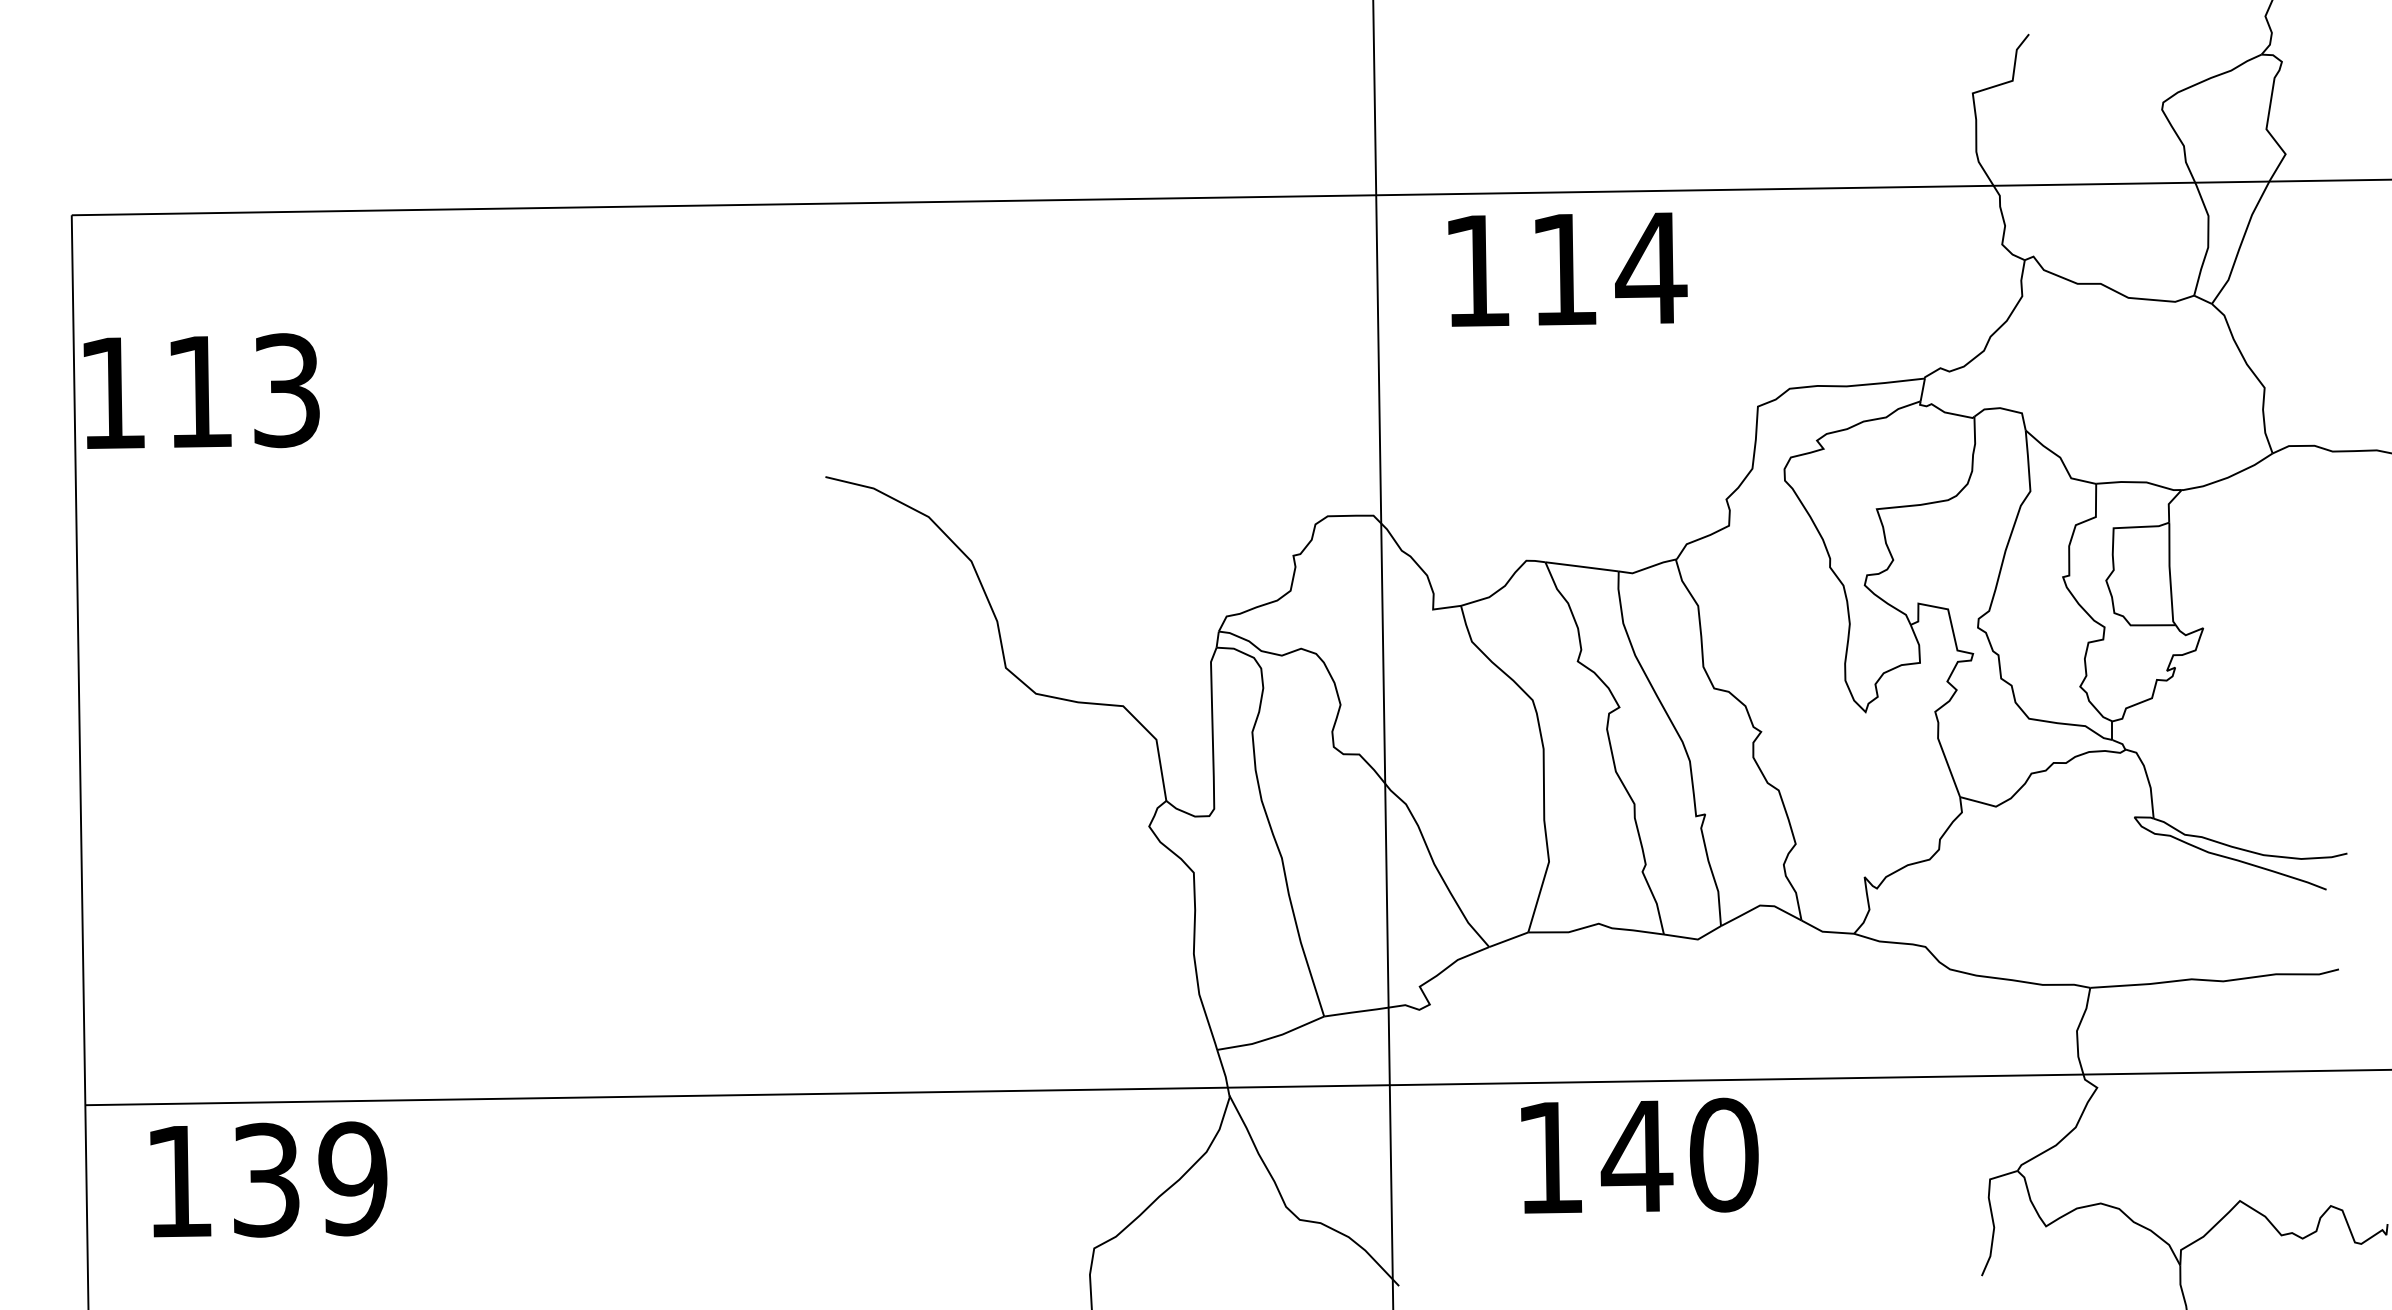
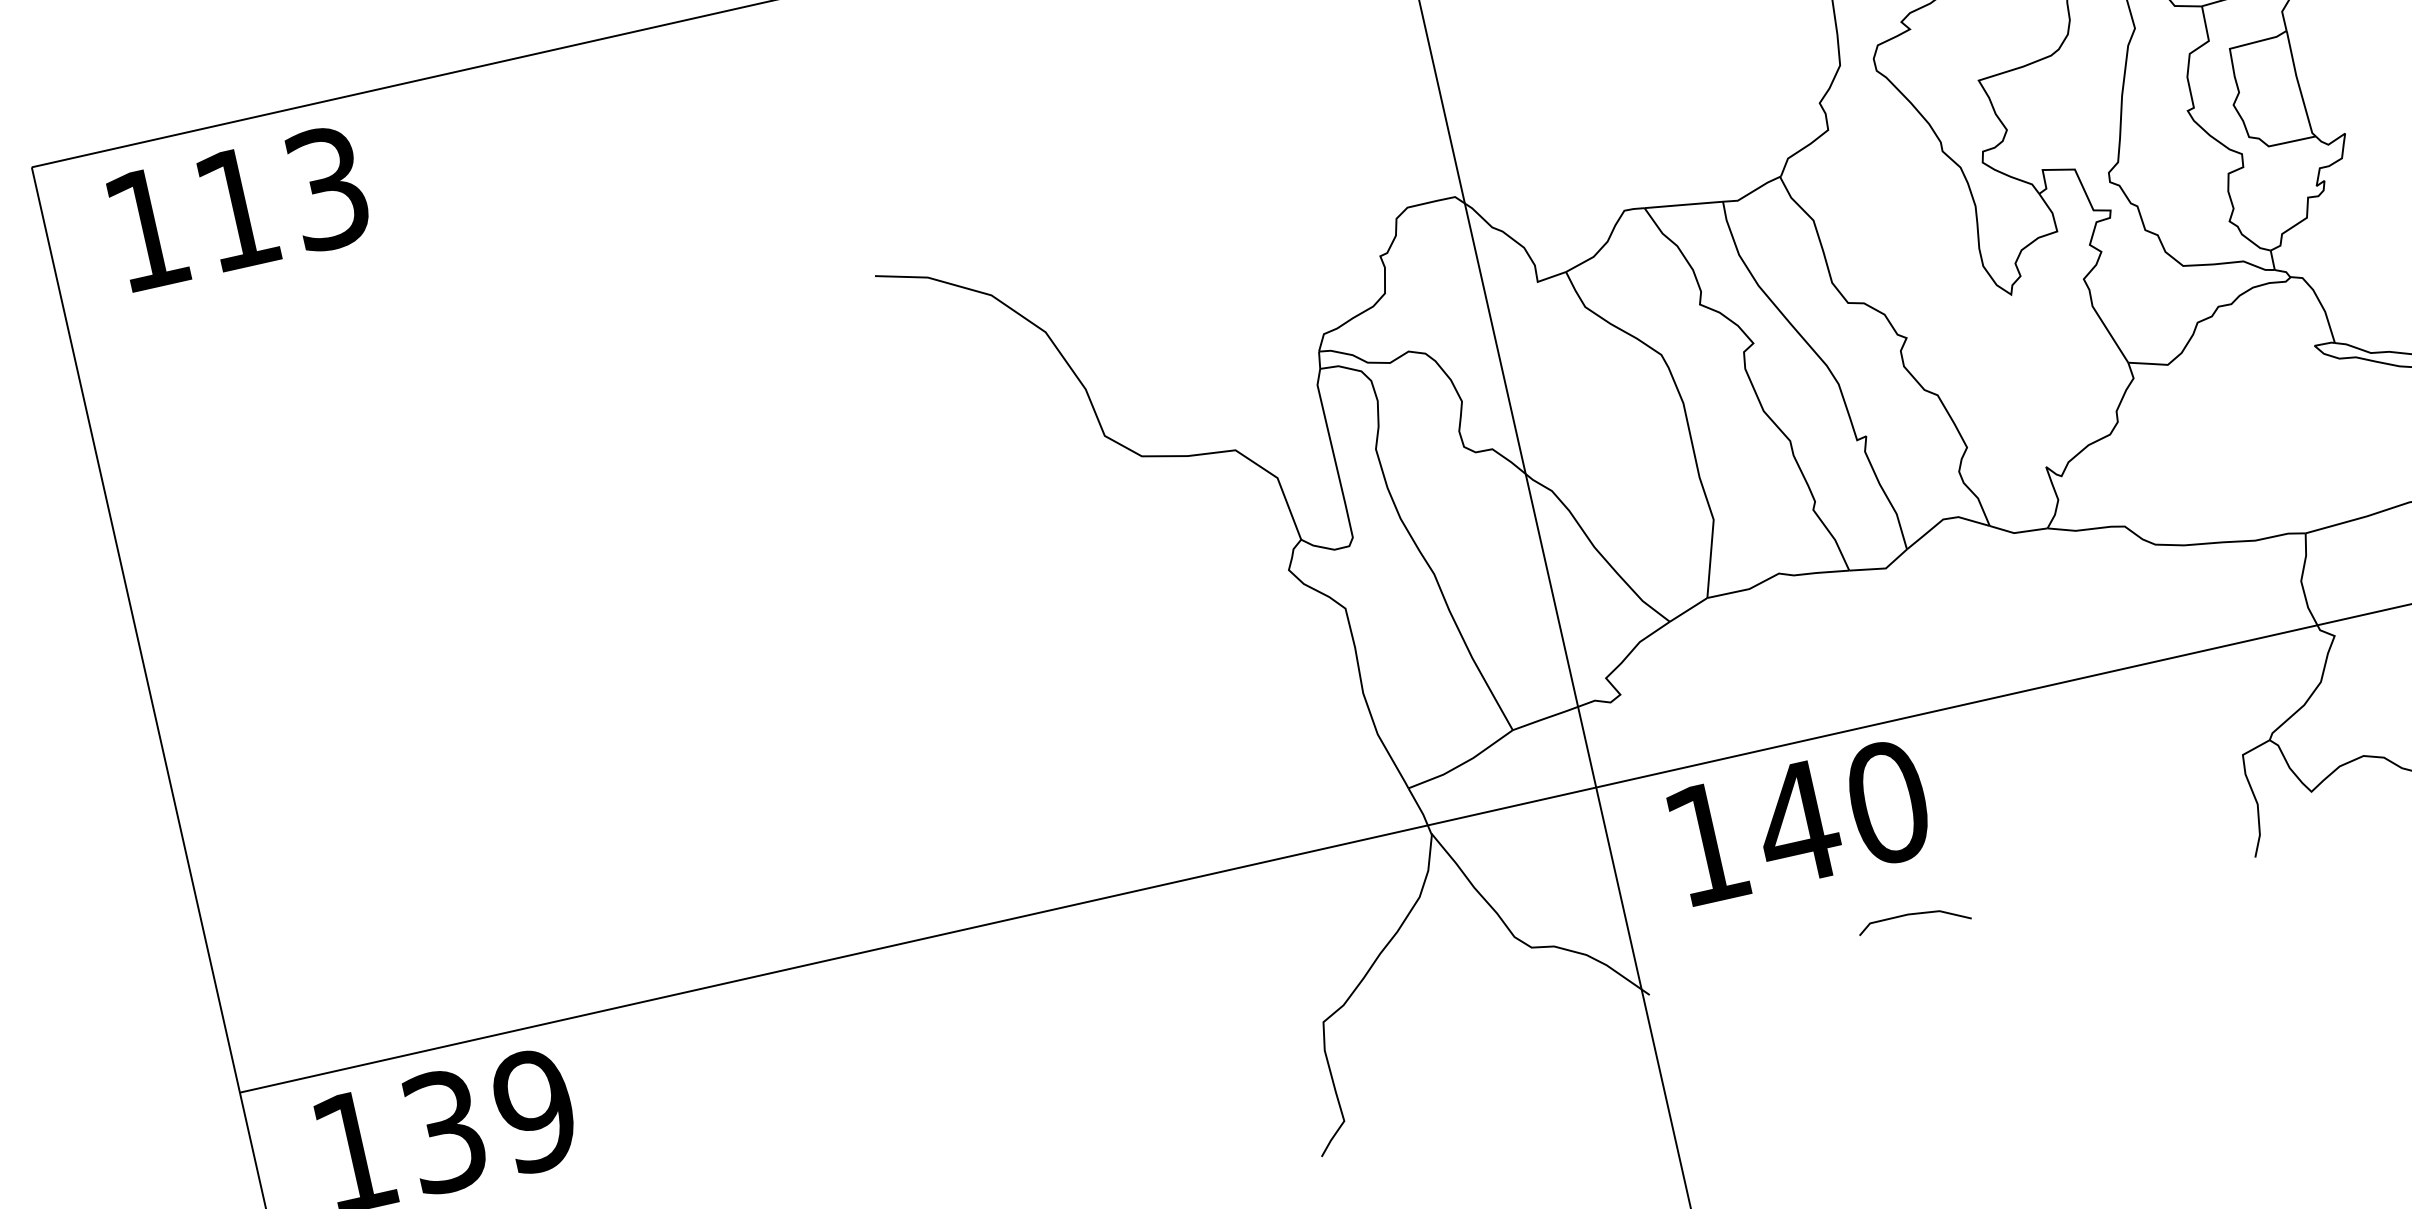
text: (201, 390) -> (239, 207), moved
text: (1639, 1155) -> (1800, 821), moved
line: (1656, 1263) -> (1913, 915), added

